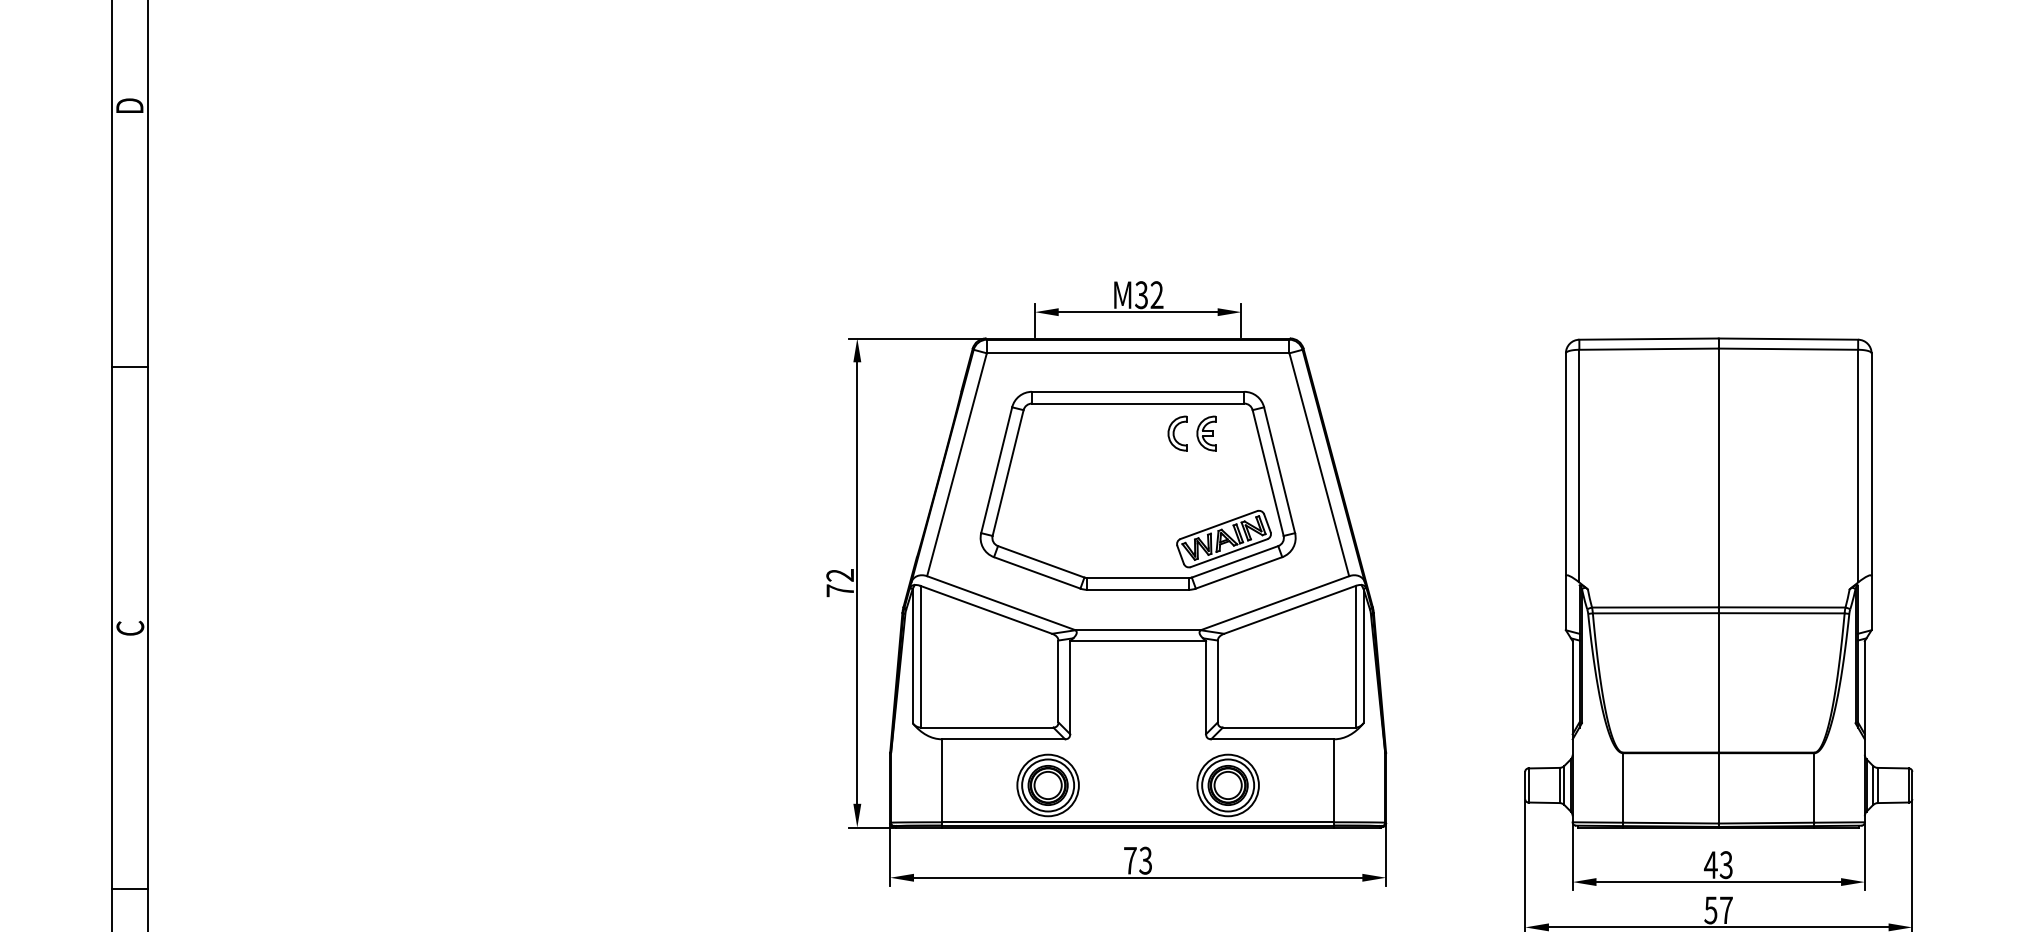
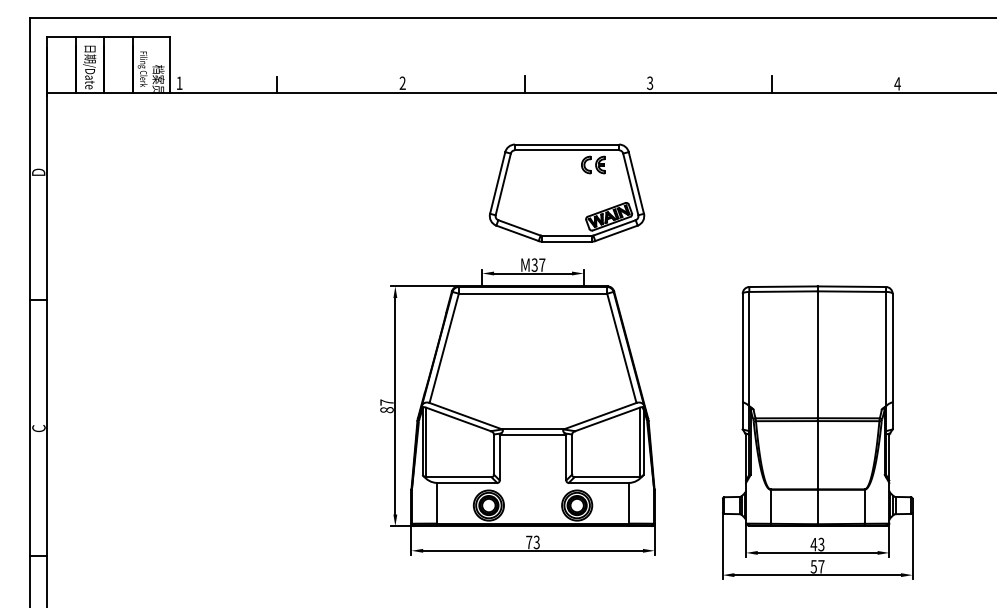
text: (1157, 293) -> (542, 264), M32 -> M37
part: (1137, 489) -> (566, 192), moved
text: (839, 583) -> (386, 406), 72 -> 87

